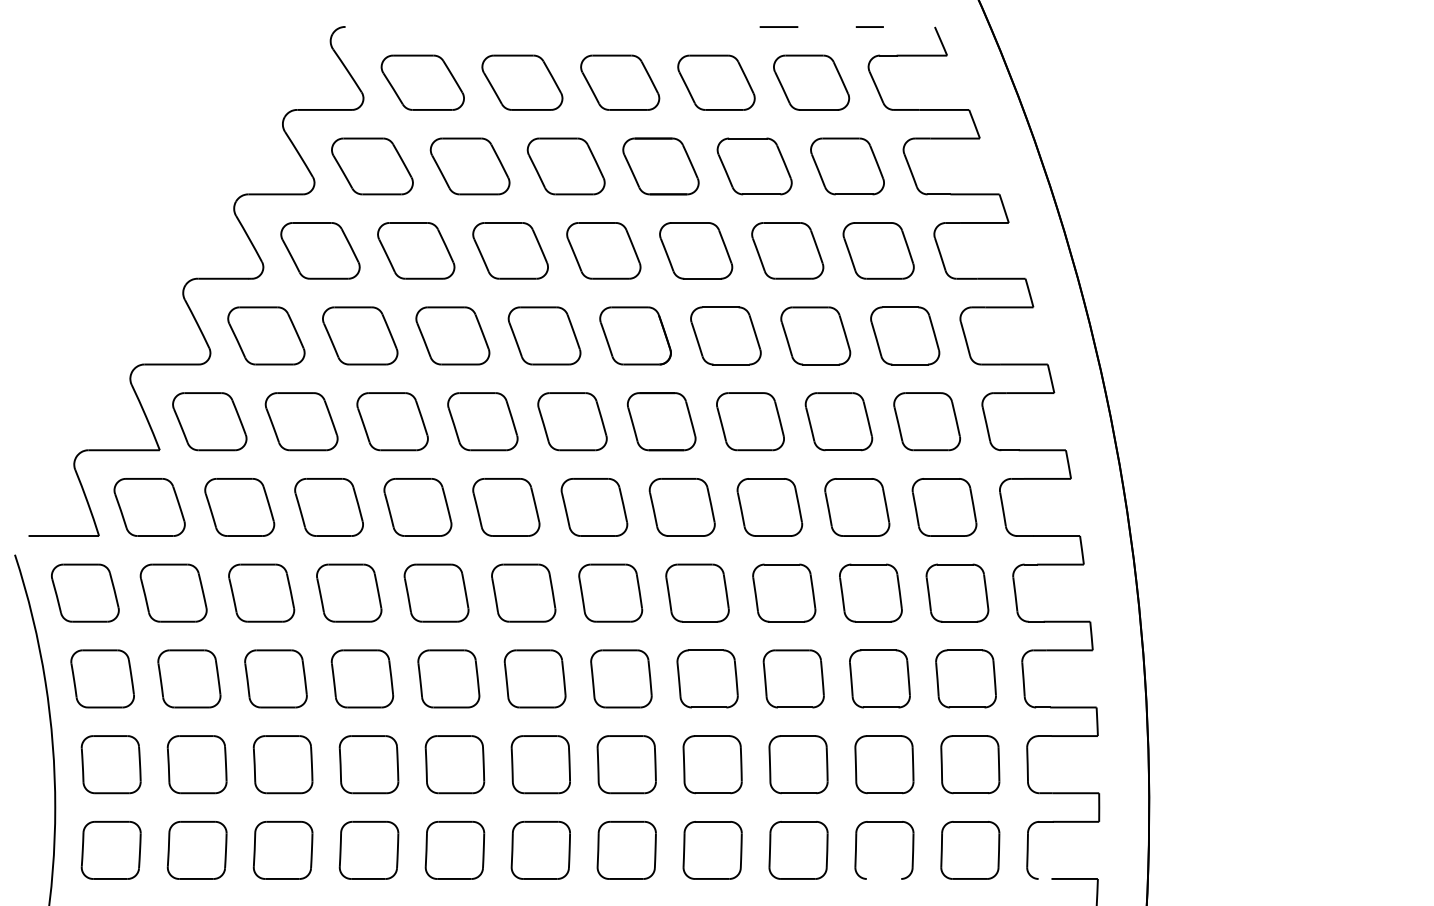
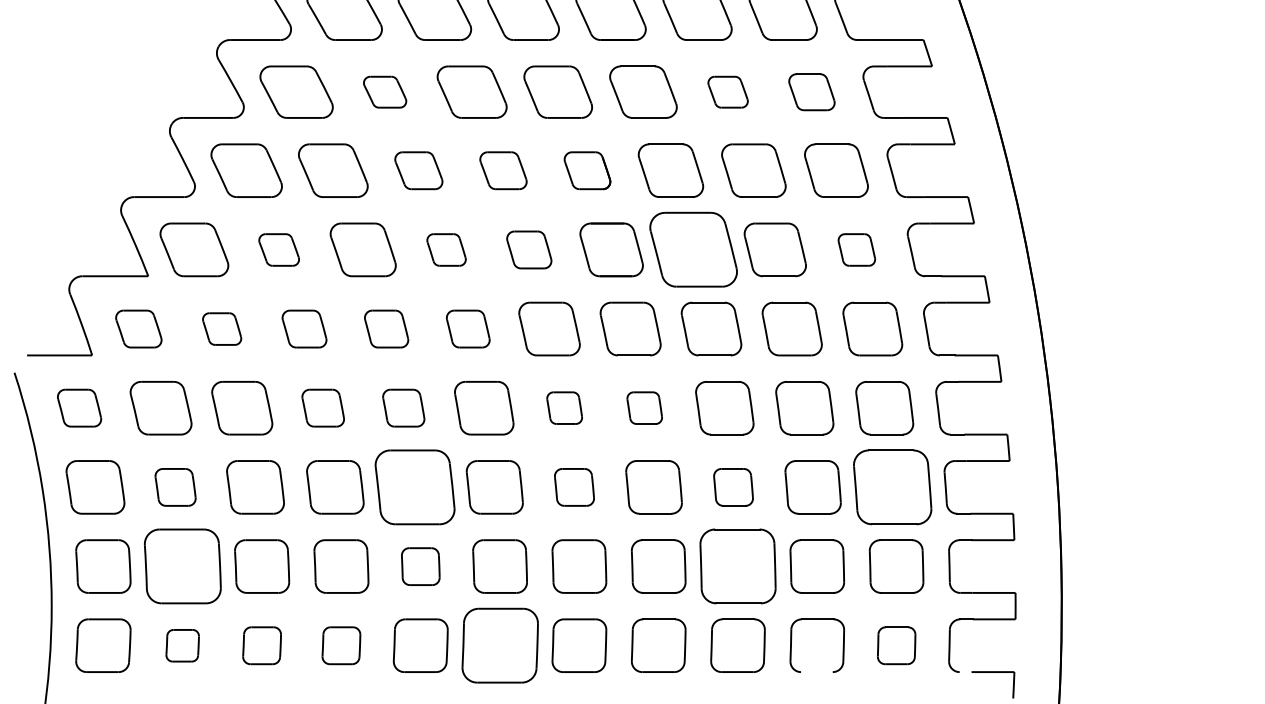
part: (416, 250) -> (385, 91), size x0.6
part: (787, 250) -> (727, 91), size x0.6
part: (878, 250) -> (811, 91), size x0.7
part: (452, 335) -> (418, 170), size x0.7
part: (544, 335) -> (503, 170), size x0.7
part: (635, 335) -> (587, 170), size x0.7
part: (301, 421) -> (279, 249), size x0.6
part: (482, 421) -> (446, 249), size x0.6
part: (572, 421) -> (529, 249), size x0.7
part: (750, 421) -> (693, 249), size x1.4
part: (927, 421) -> (857, 249), size x0.6
part: (149, 507) -> (138, 329), size x0.7
part: (239, 507) -> (221, 329), size x0.6
part: (328, 507) -> (304, 329), size x0.7
part: (417, 507) -> (386, 329), size x0.7
part: (506, 507) -> (468, 329), size x0.7
part: (85, 592) -> (79, 407), size x0.7
part: (349, 592) -> (323, 407), size x0.7
part: (436, 592) -> (403, 407), size x0.7
part: (610, 592) -> (564, 407), size x0.6
part: (697, 592) -> (644, 407), size x0.6
part: (189, 678) -> (175, 487), size x0.7
part: (448, 678) -> (414, 487), size x1.4
part: (621, 678) -> (574, 487), size x0.7
part: (793, 678) -> (733, 487), size x0.7
part: (965, 678) -> (892, 487), size x1.4
part: (196, 764) -> (182, 566), size x1.4
part: (454, 764) -> (420, 566), size x0.7
part: (798, 764) -> (737, 566), size x1.4
part: (196, 850) -> (182, 645), size x0.6
part: (282, 850) -> (261, 645), size x0.7
part: (368, 850) -> (340, 645), size x0.7
part: (540, 850) -> (499, 645), size x1.4
part: (970, 850) -> (896, 645), size x0.7

